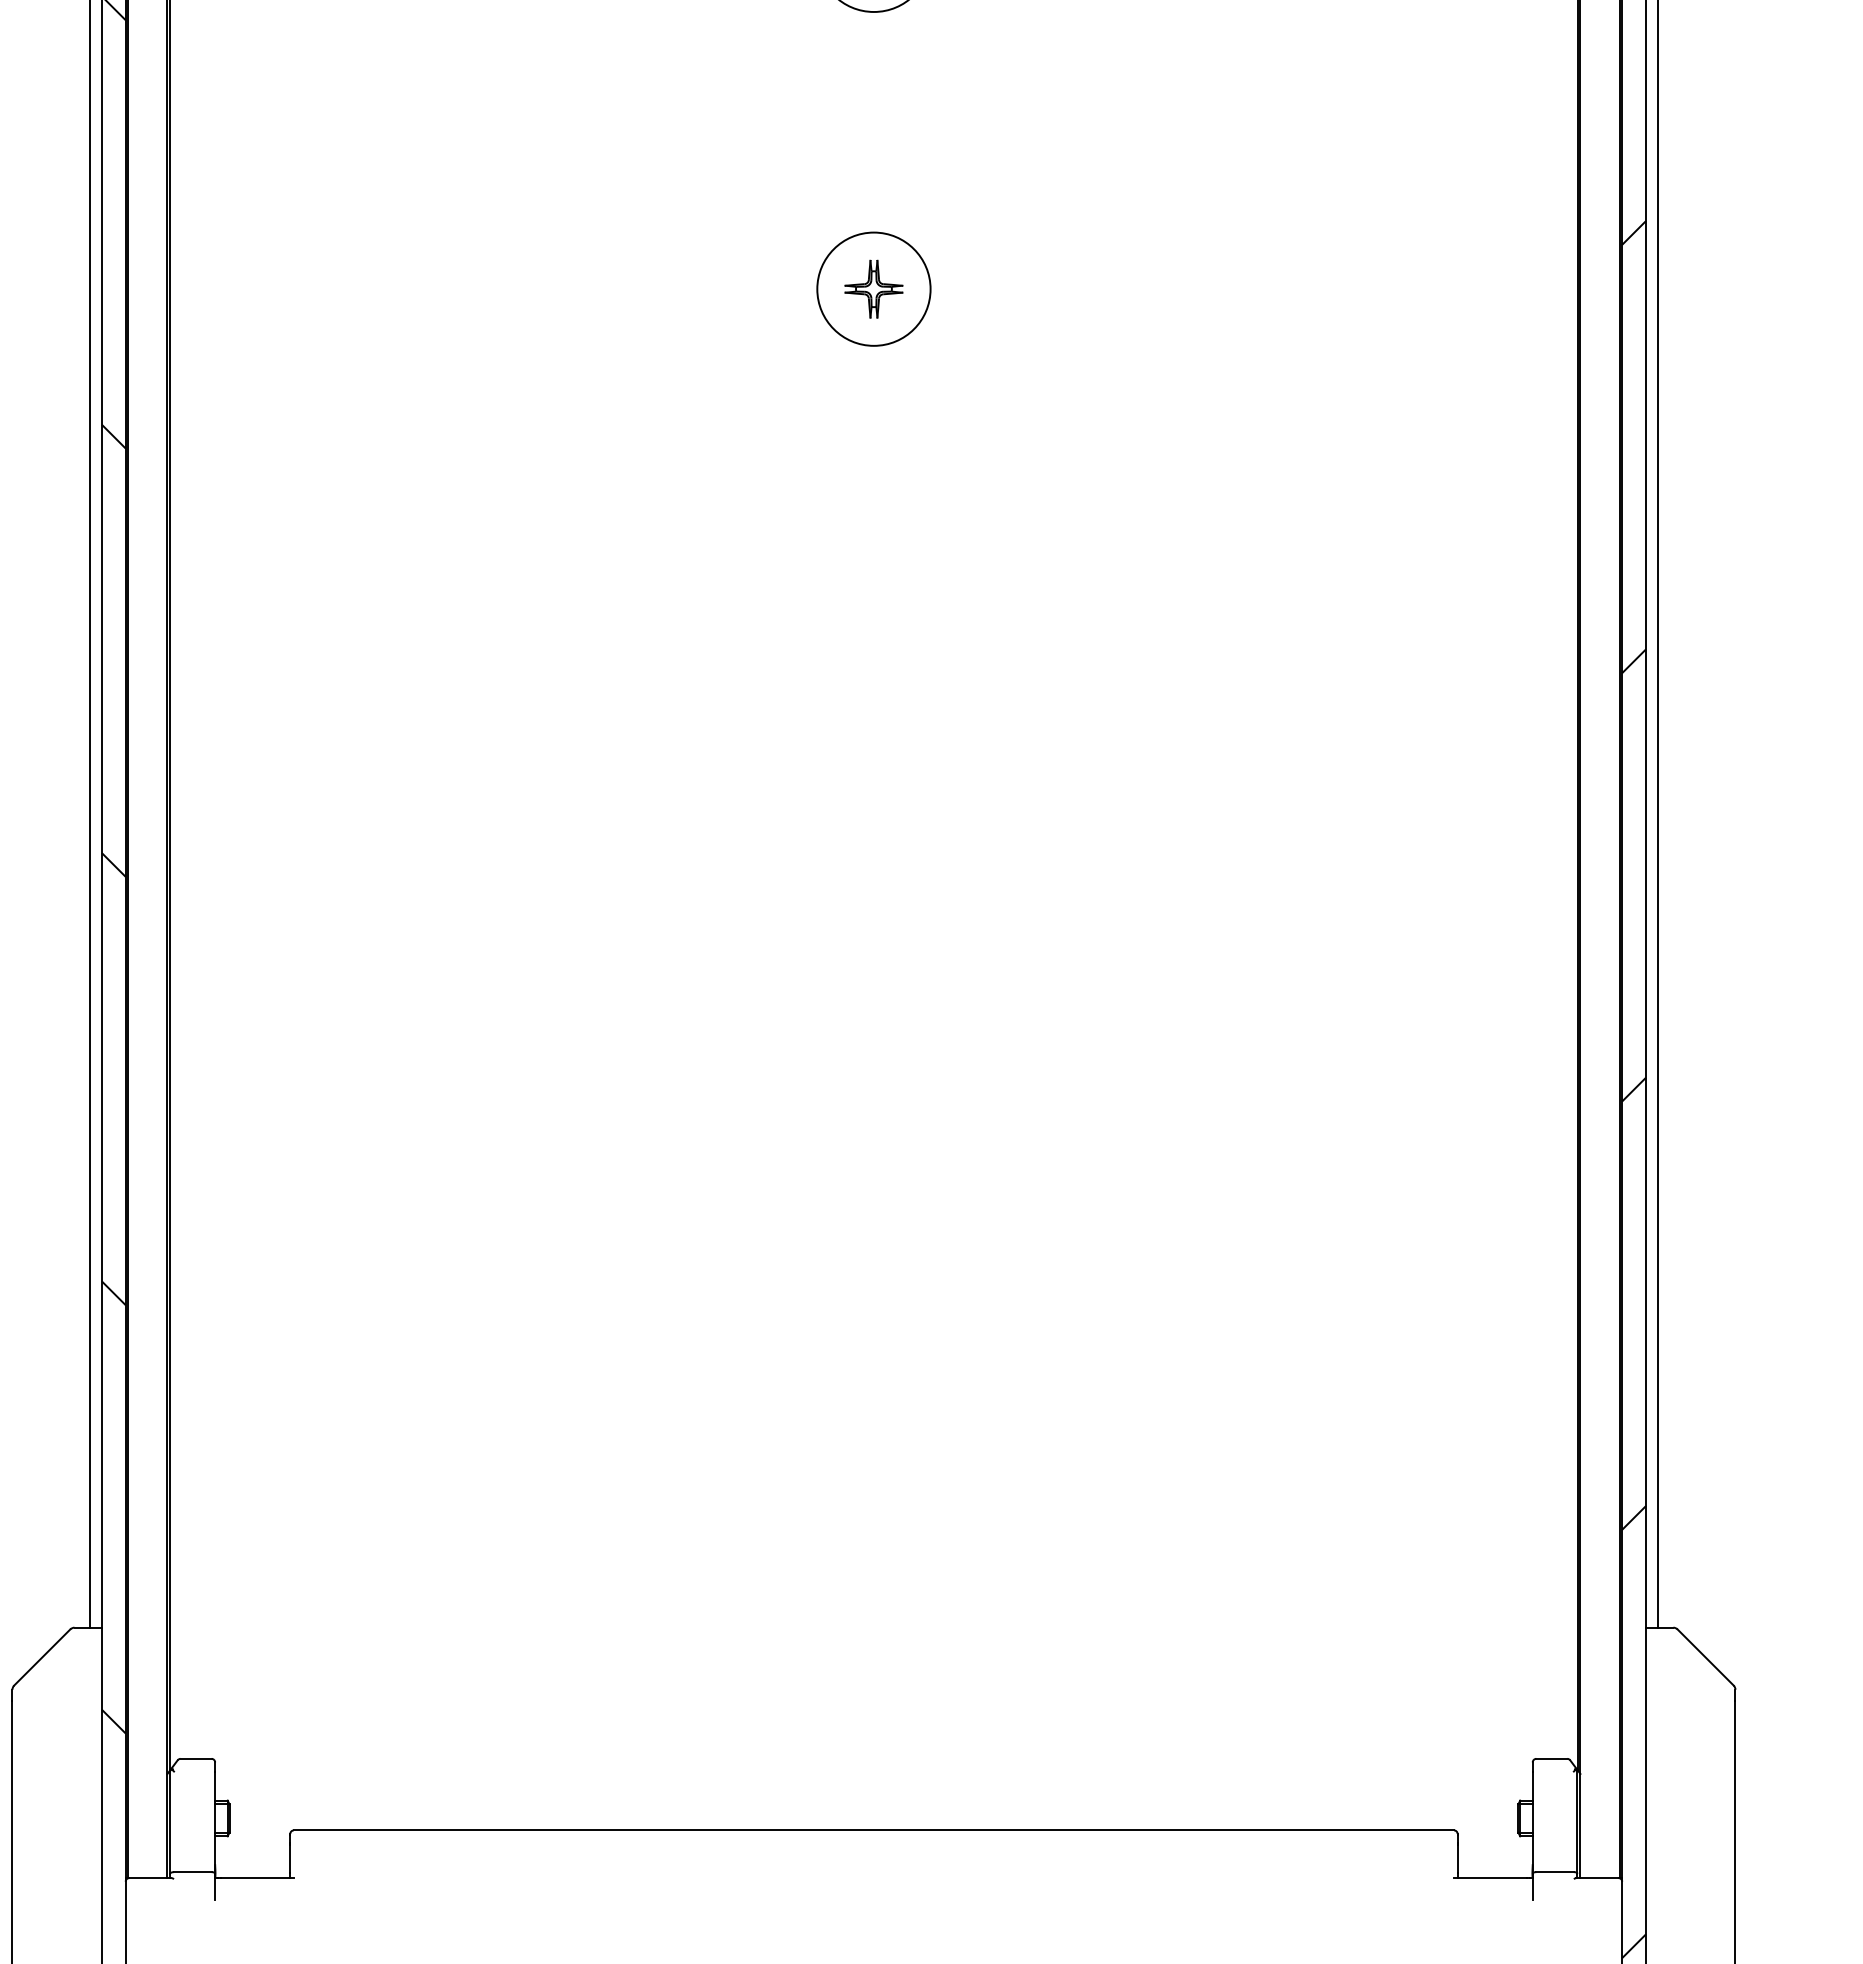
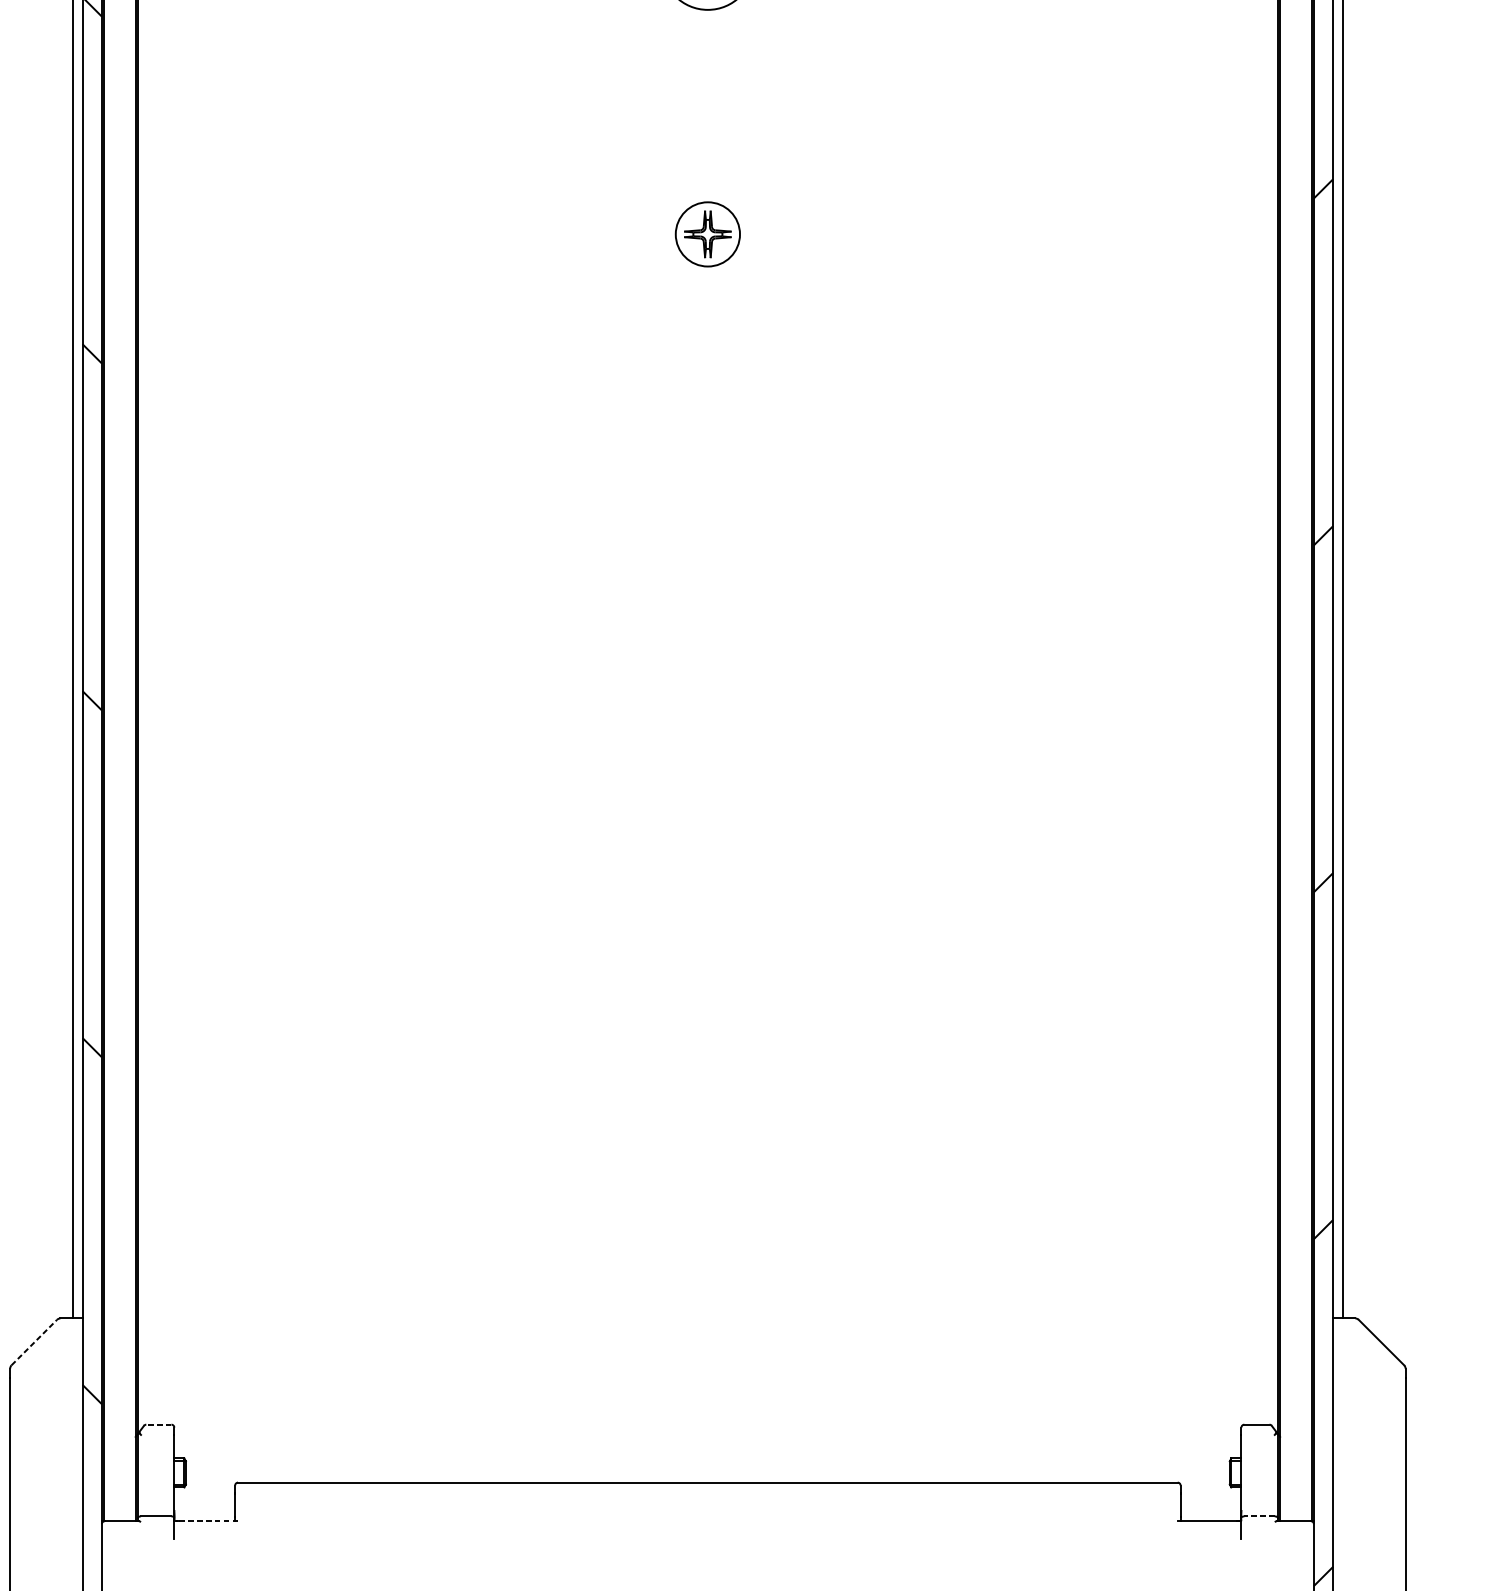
circle: (873, 288) -> (707, 233), size x0.7
line: (42, 1657) -> (34, 1342), solid -> dashed
line: (196, 1758) -> (159, 1424), solid -> dashed
line: (1555, 1872) -> (1259, 1516), solid -> dashed
line: (257, 1878) -> (208, 1521), solid -> dashed

